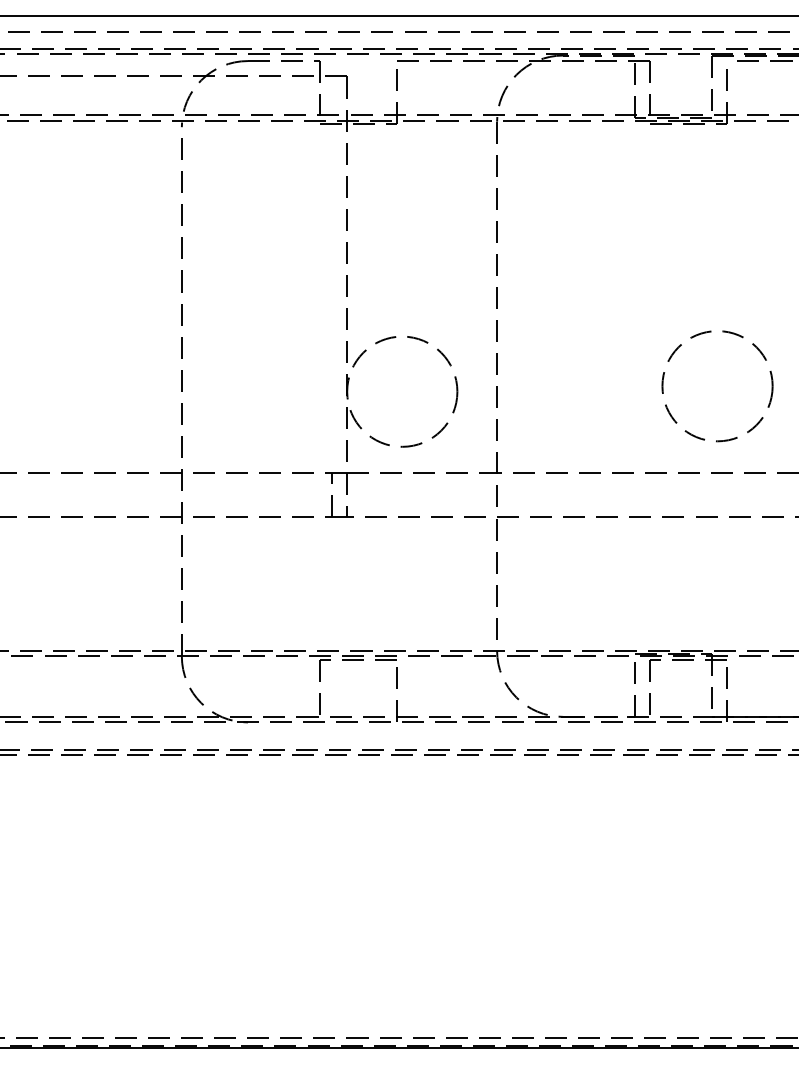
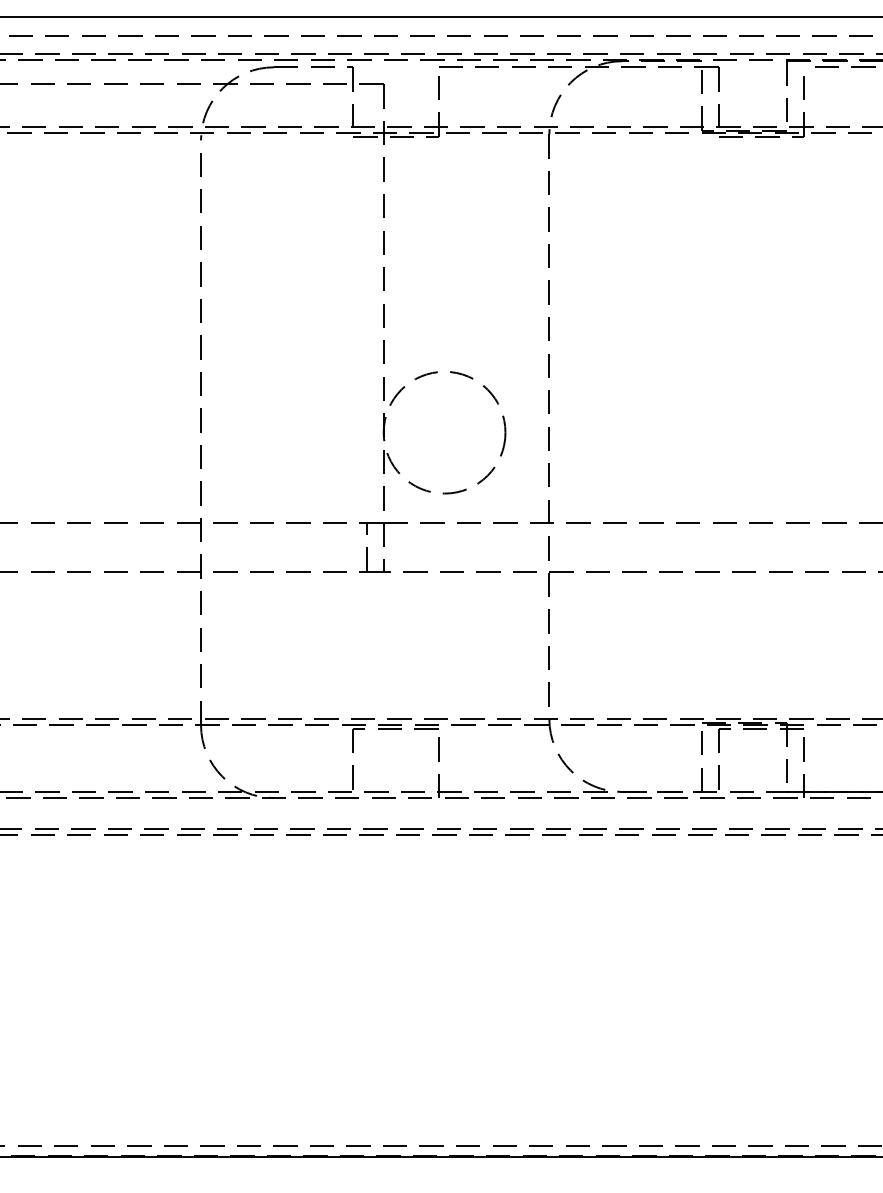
circle: (717, 386) -> (792, 426), removed

